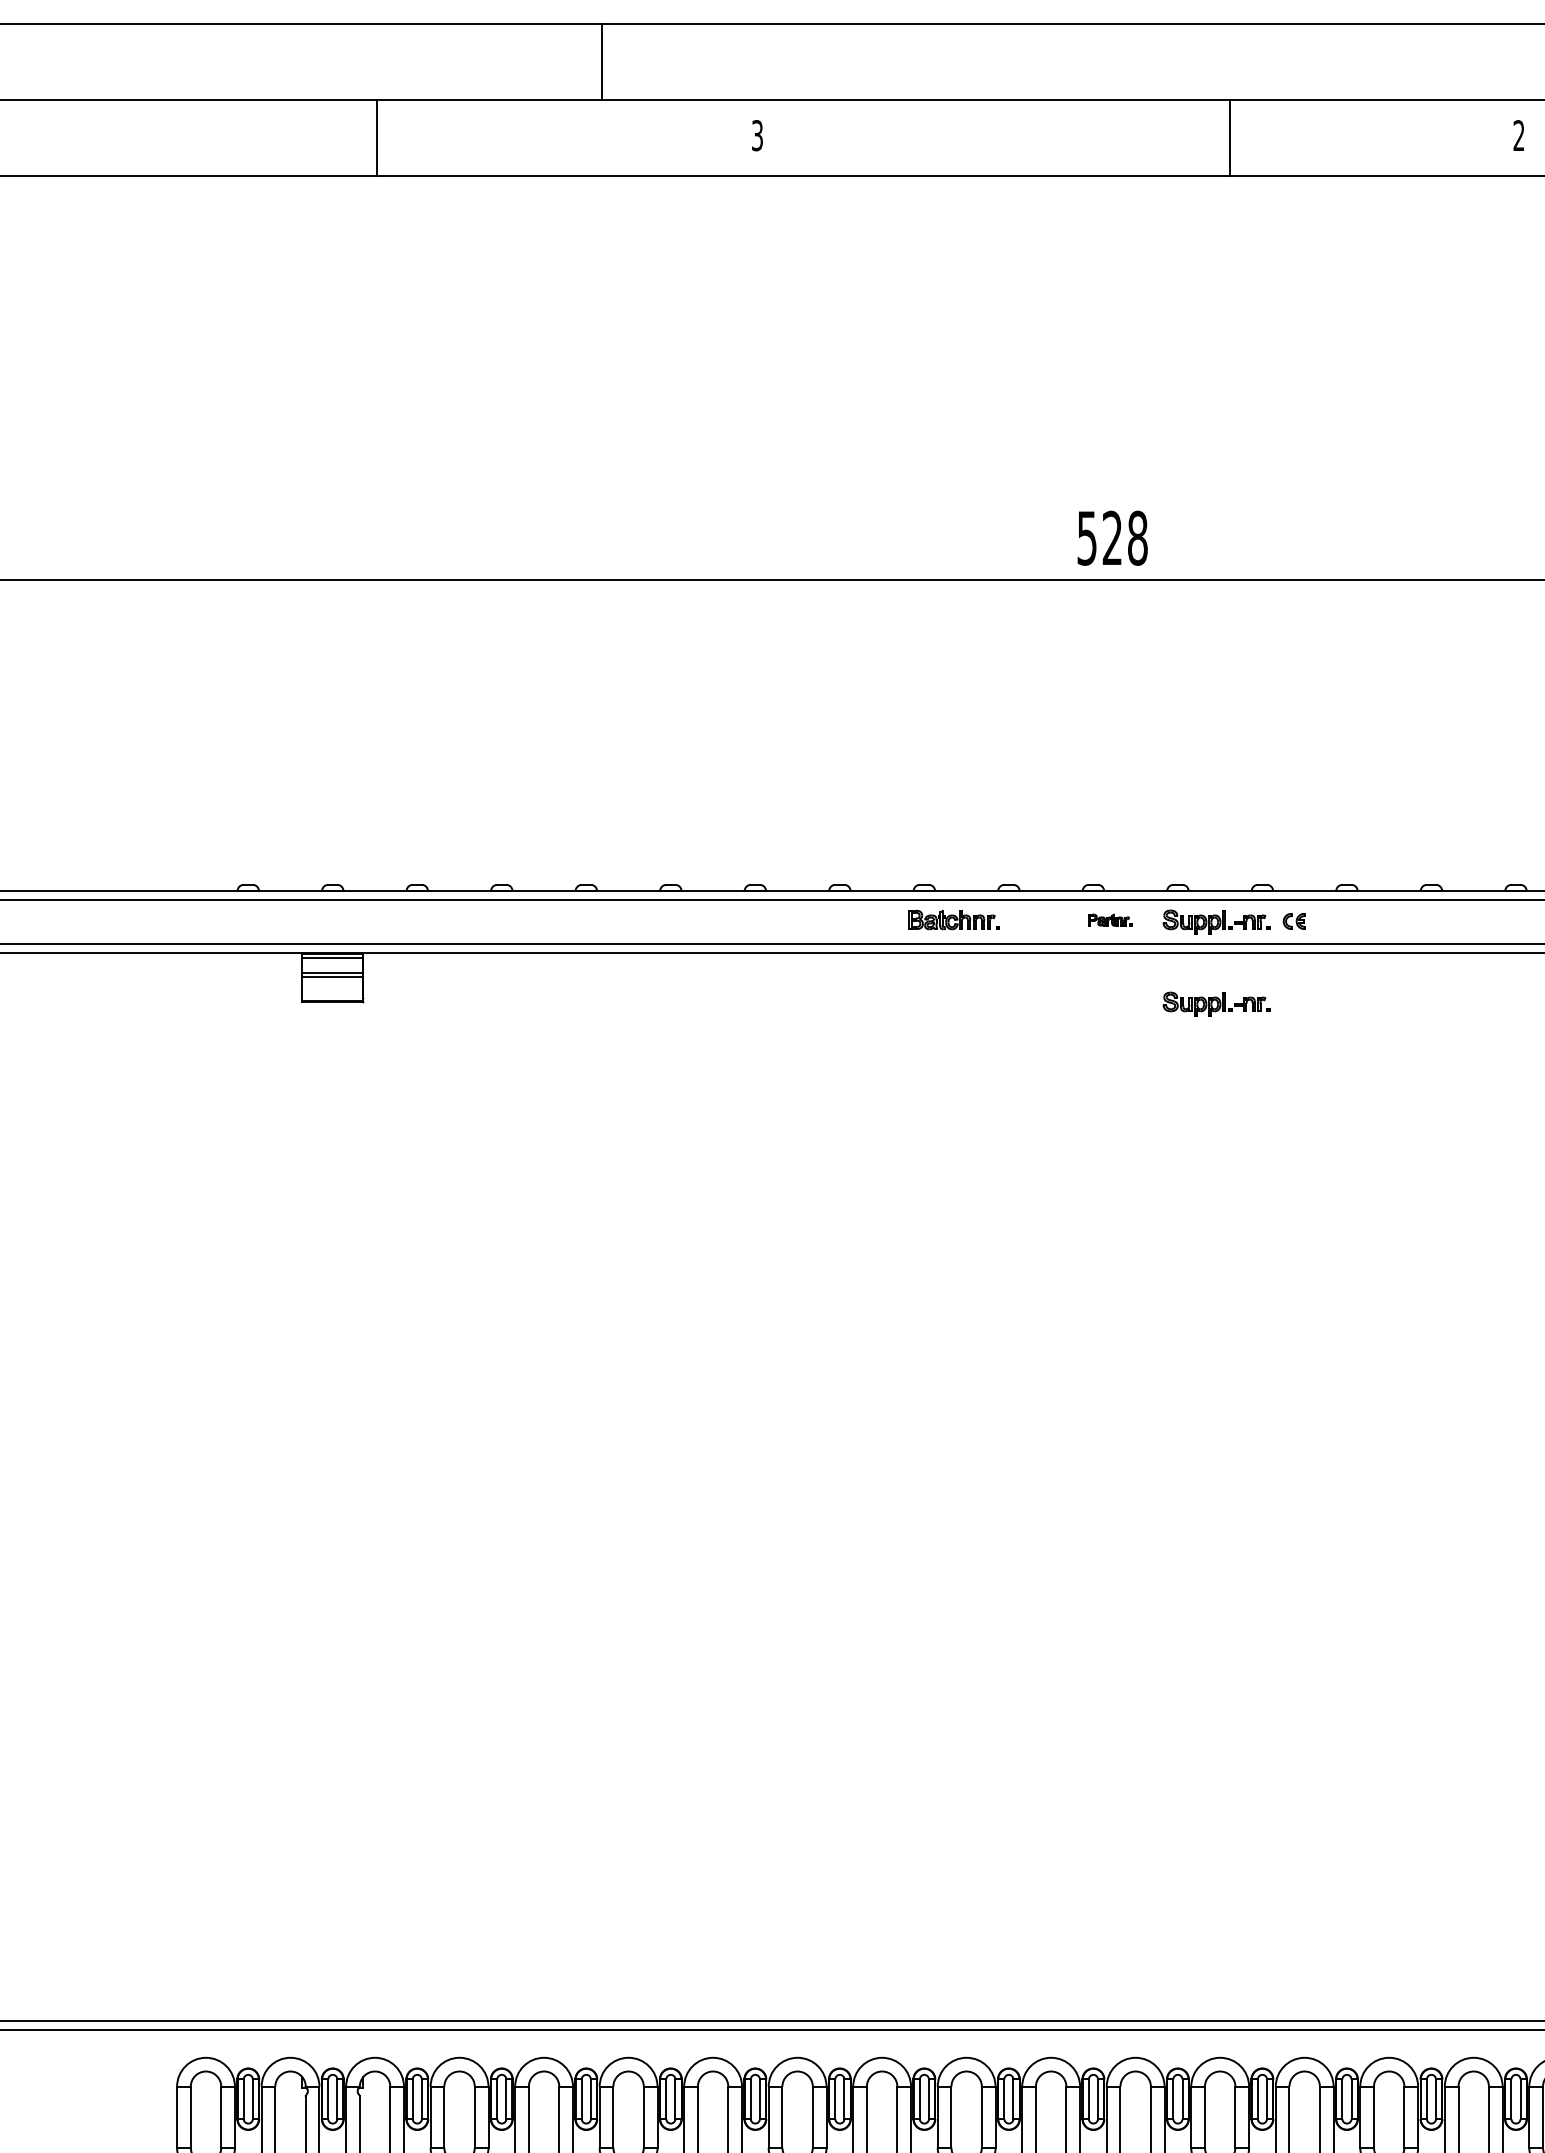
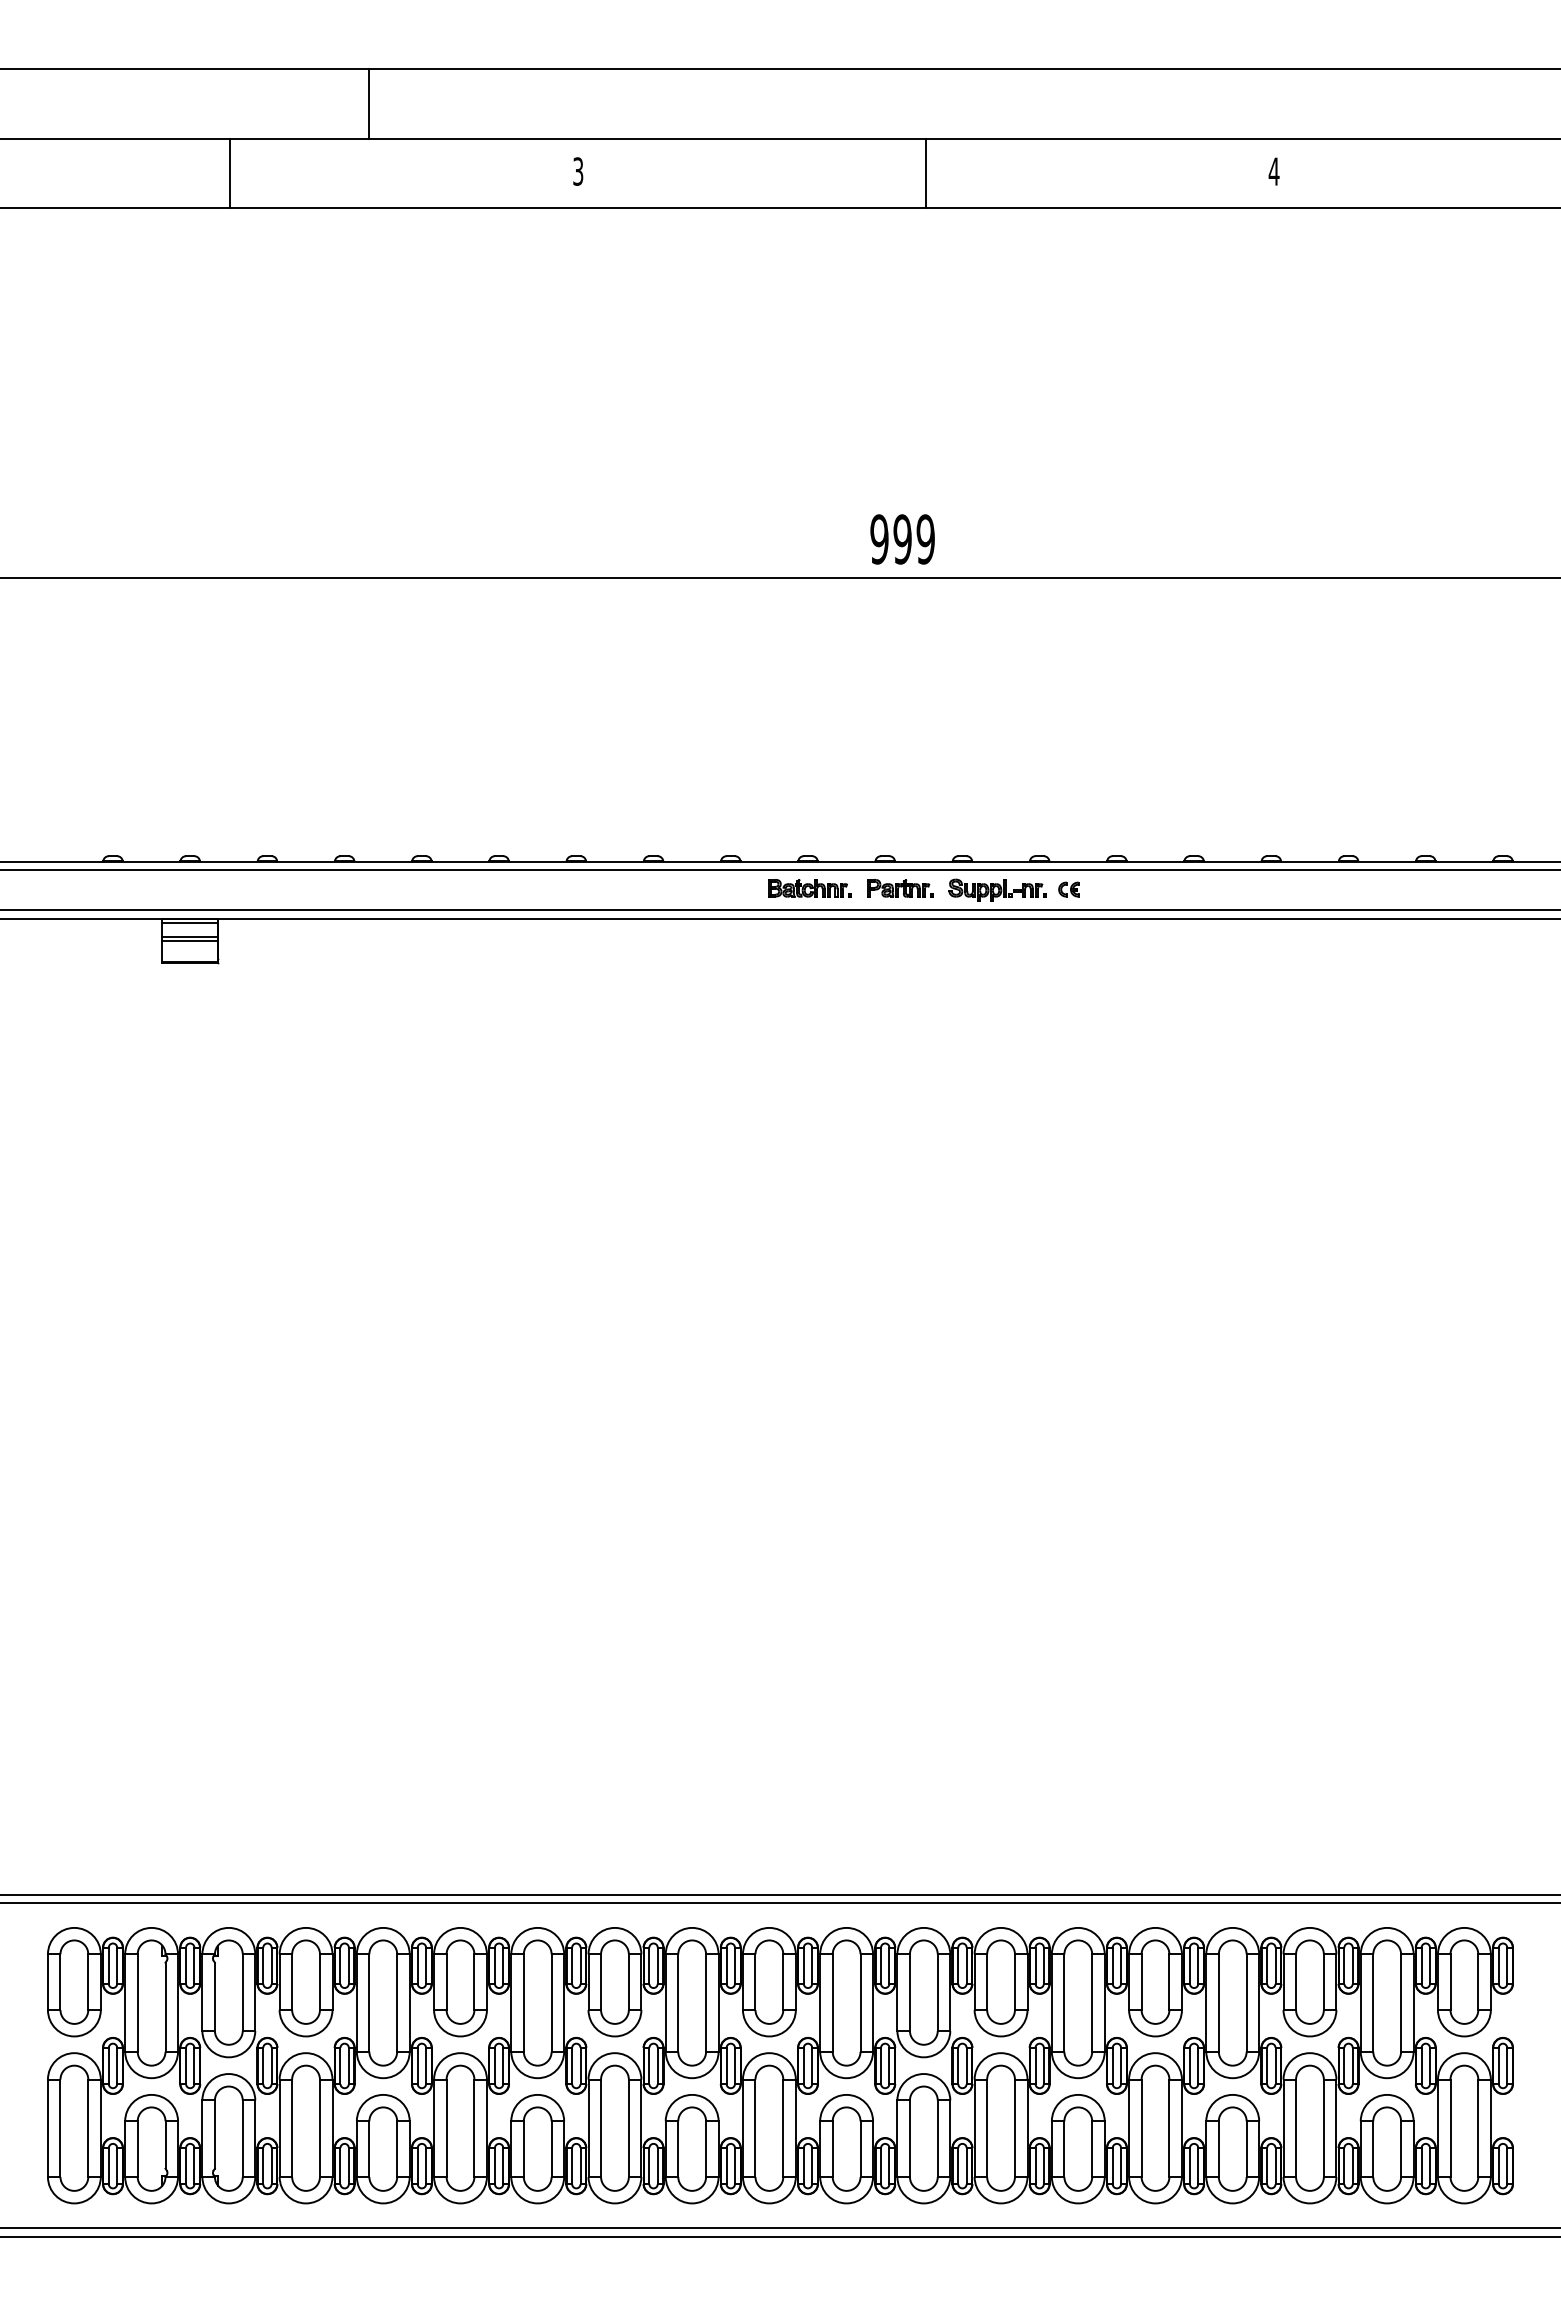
line: (602, 61) -> (369, 103), moved
text: (1518, 135) -> (1273, 171), 2 -> 4
line: (1229, 137) -> (925, 173), moved
text: (1112, 538) -> (902, 539), 528 -> 999
part: (953, 920) -> (809, 888), moved
part: (1110, 920) -> (900, 888), size x1.67
part: (1216, 1003) -> (997, 964), removed

